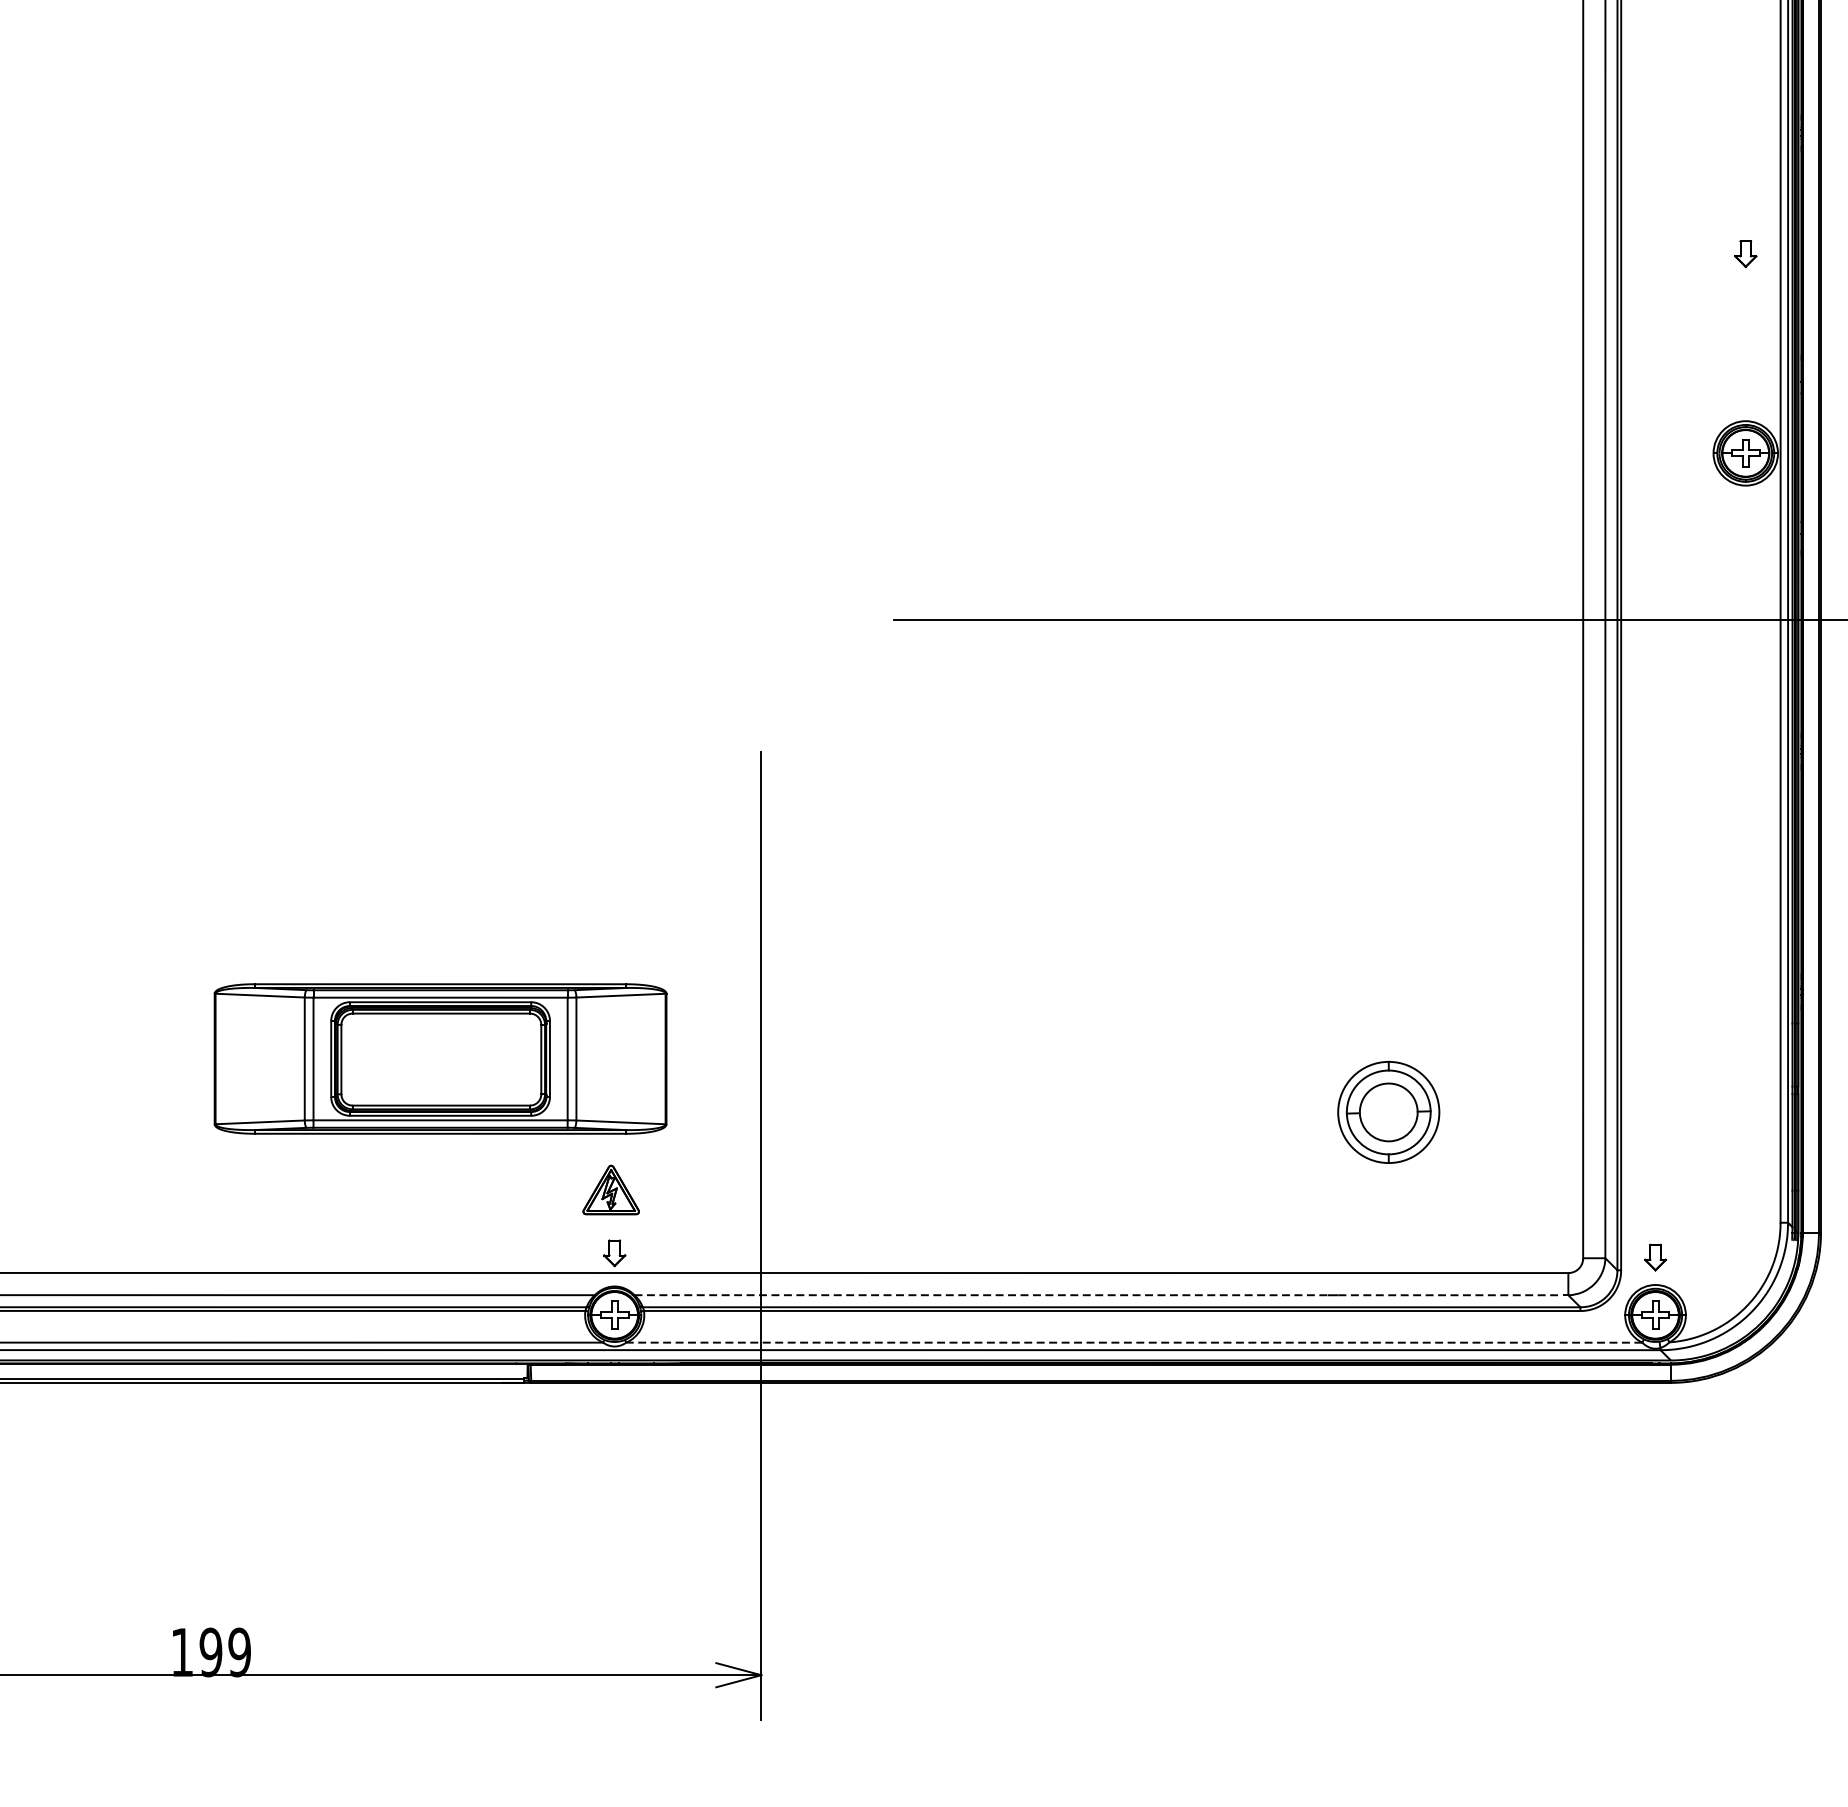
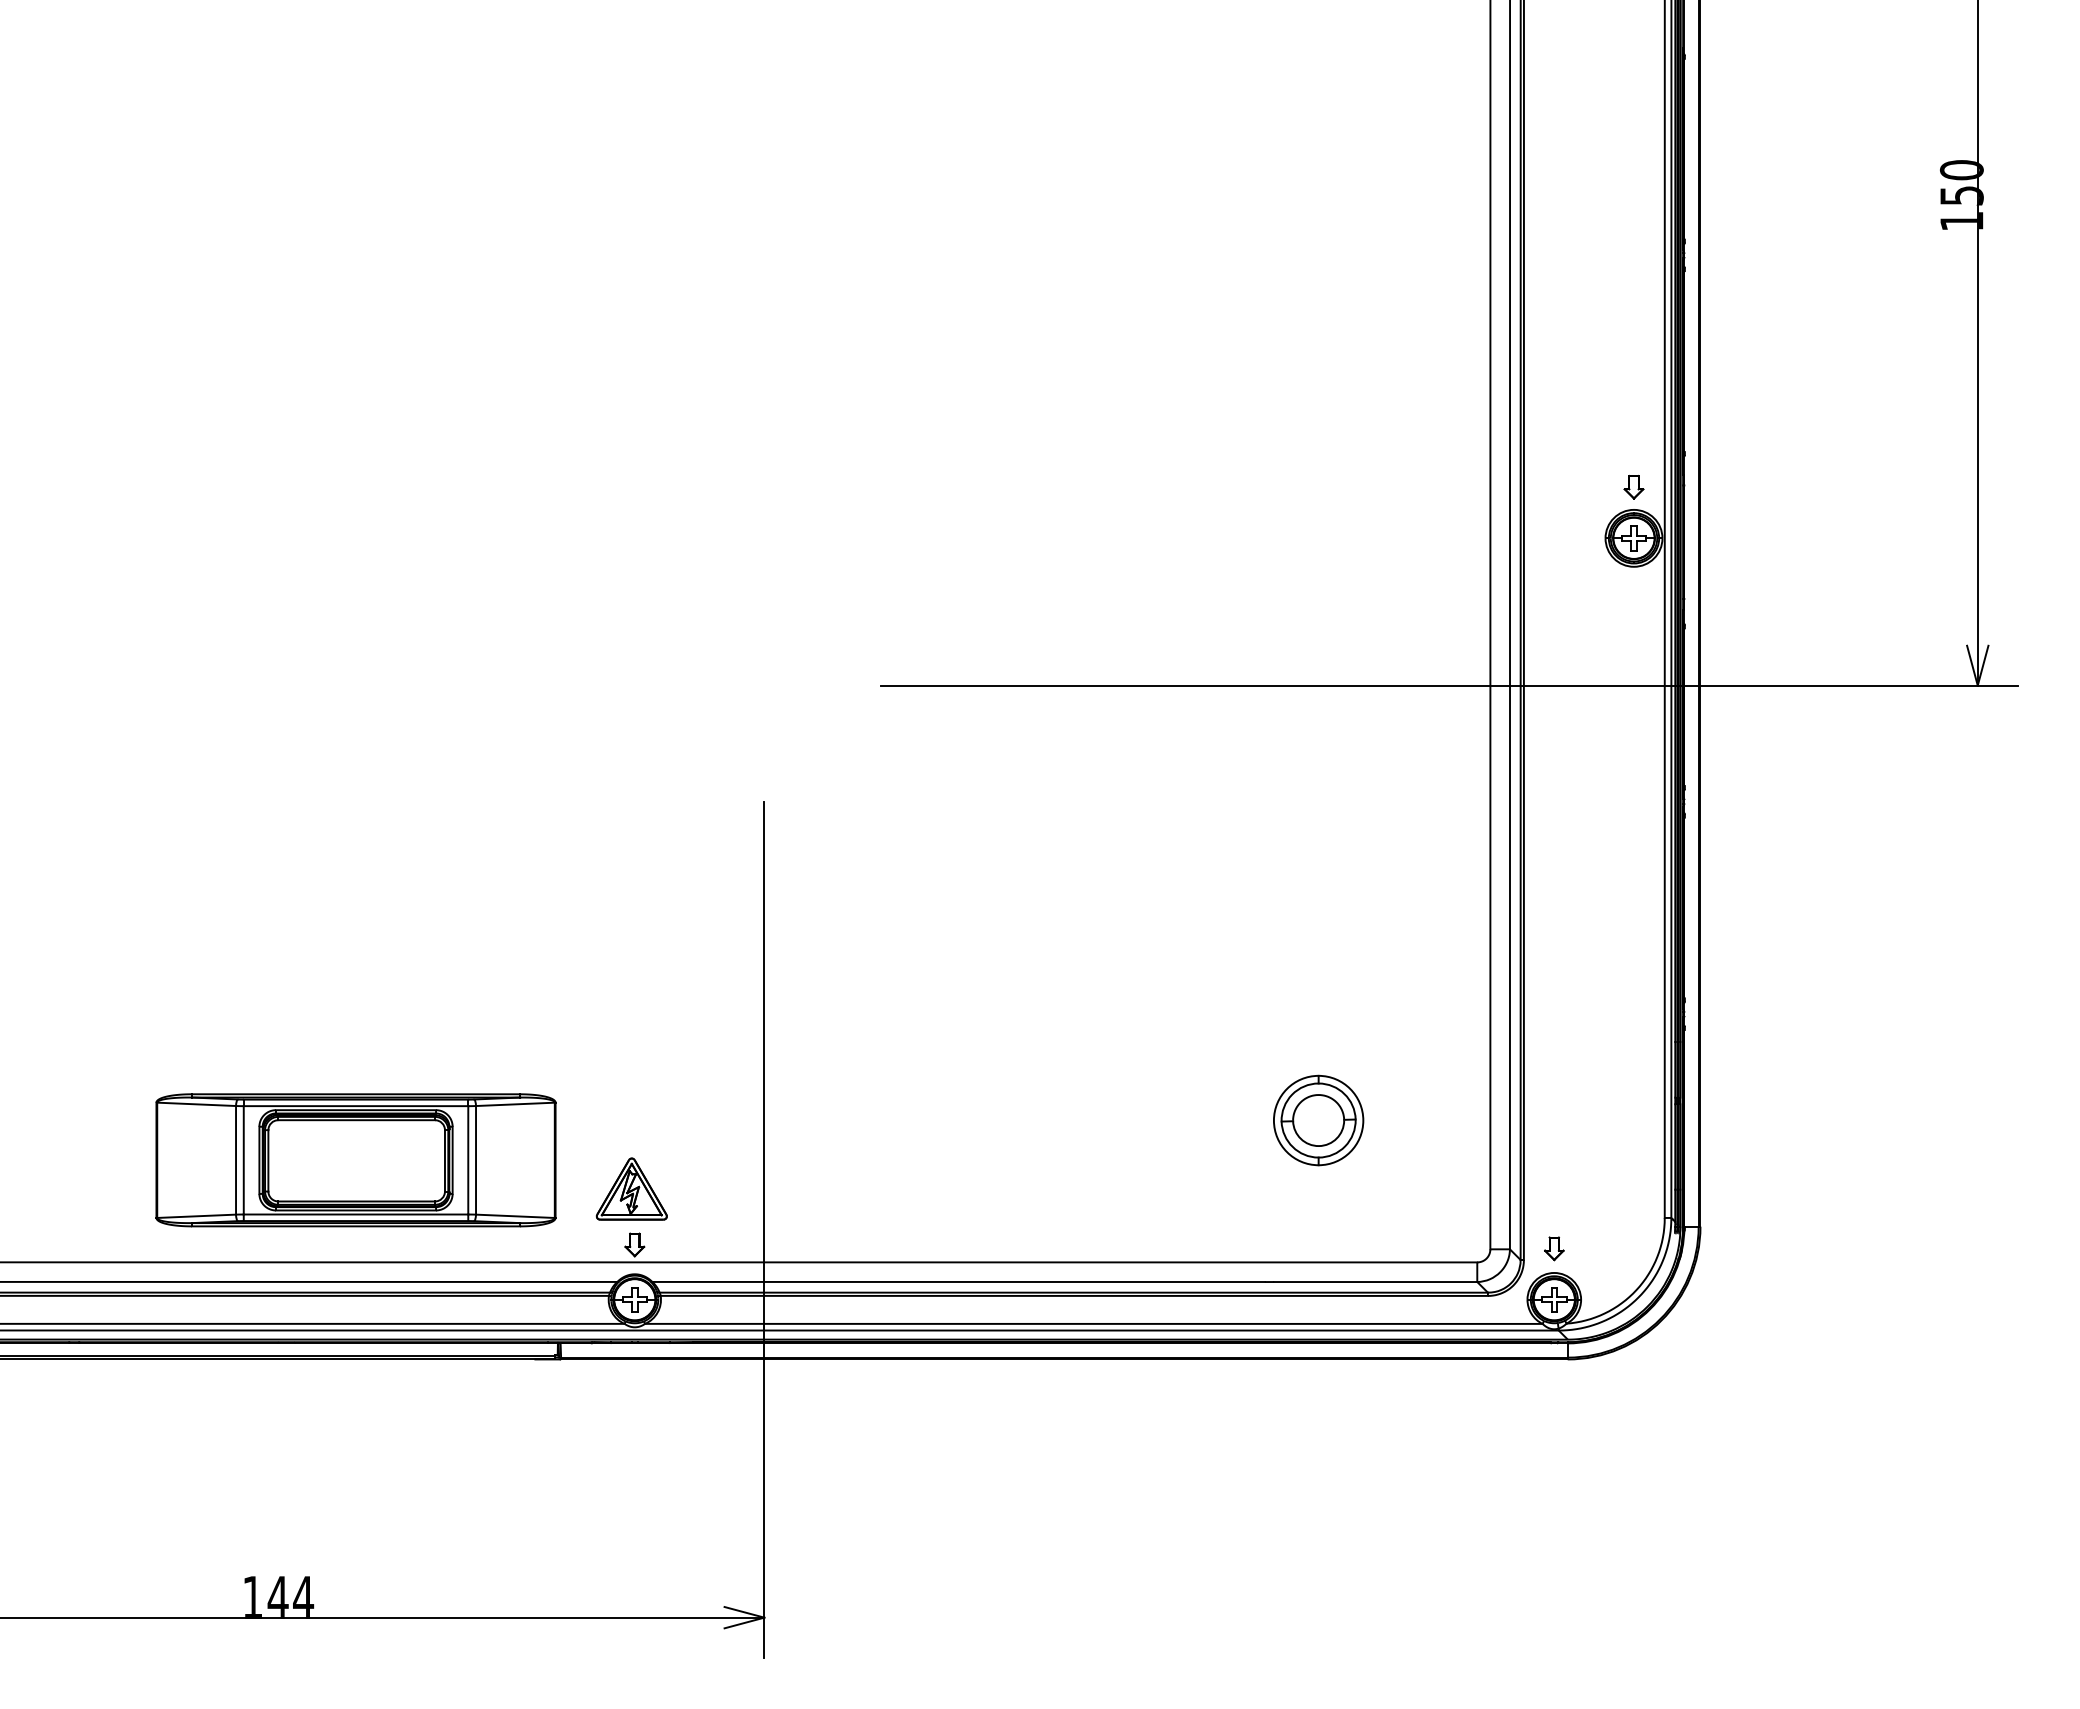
part: (1745, 254) -> (1633, 487), moved
part: (440, 1059) -> (355, 1160), moved
part: (610, 1189) -> (631, 1188), size x1.43
line: (982, 1294) -> (959, 1281), dashed -> solid
line: (1453, 1295) -> (1375, 1282), dashed -> solid
line: (1133, 1342) -> (1093, 1323), dashed -> solid
text: (224, 1652) -> (290, 1597), 199 -> 144

